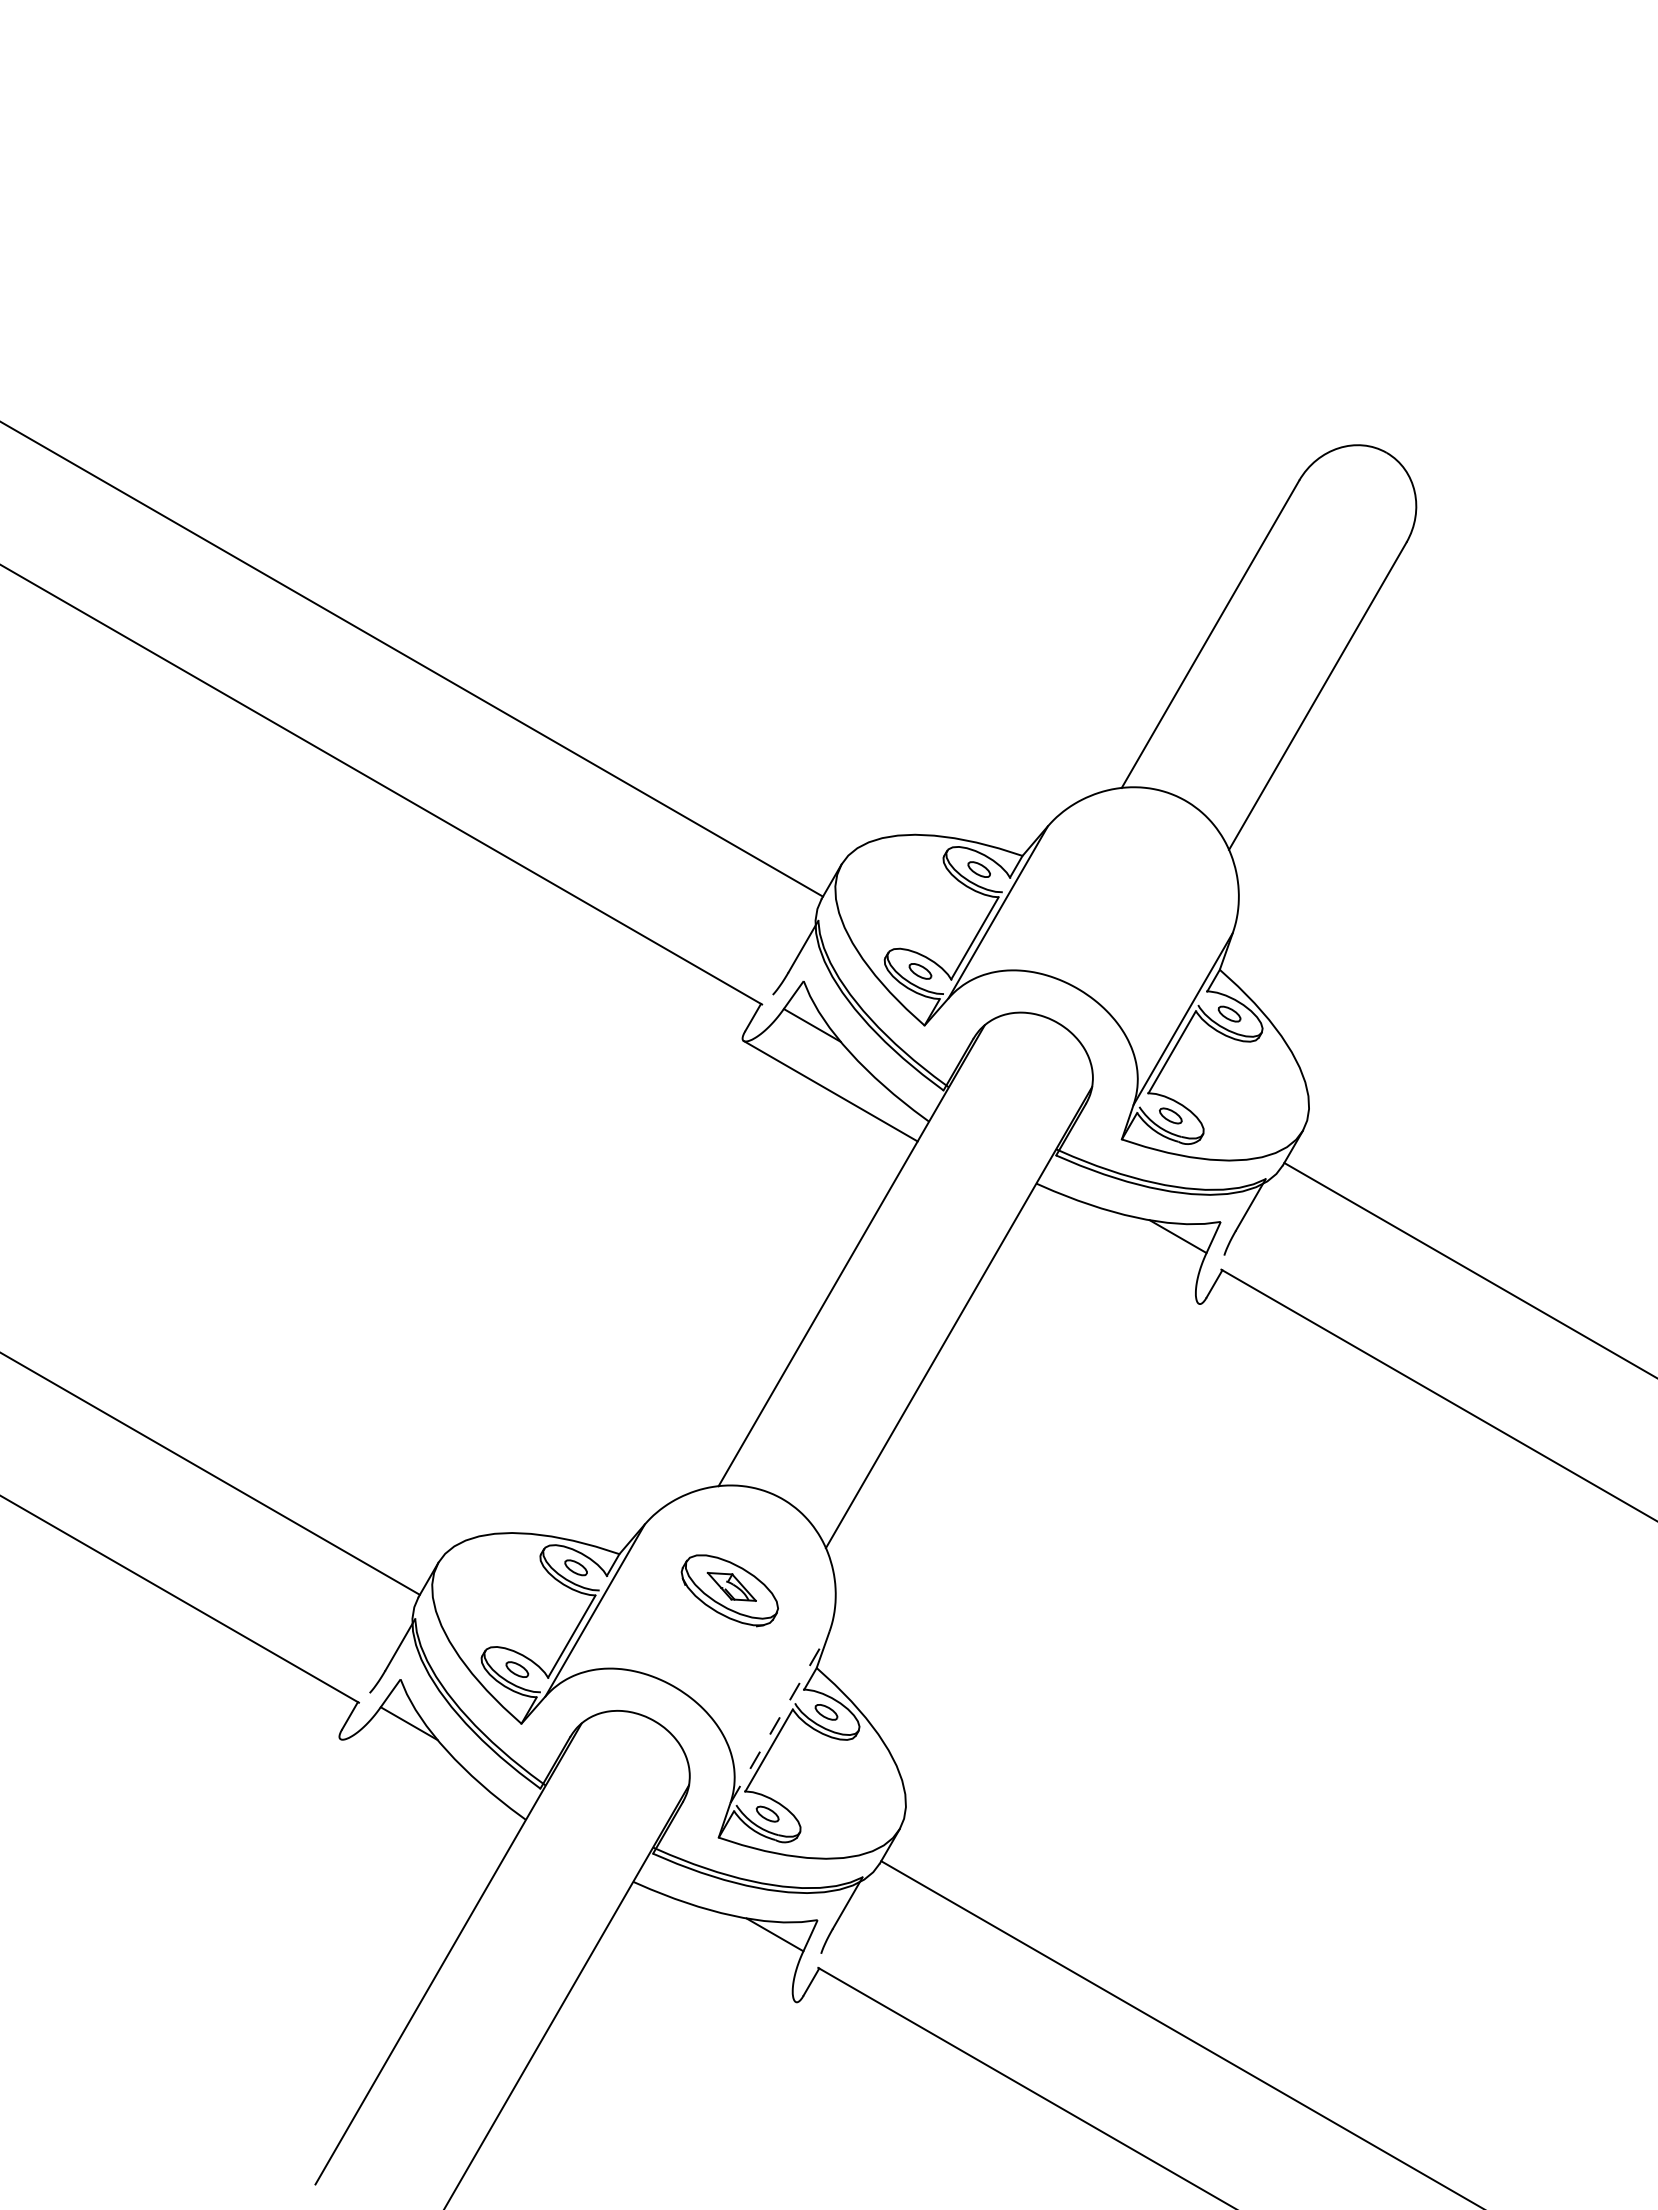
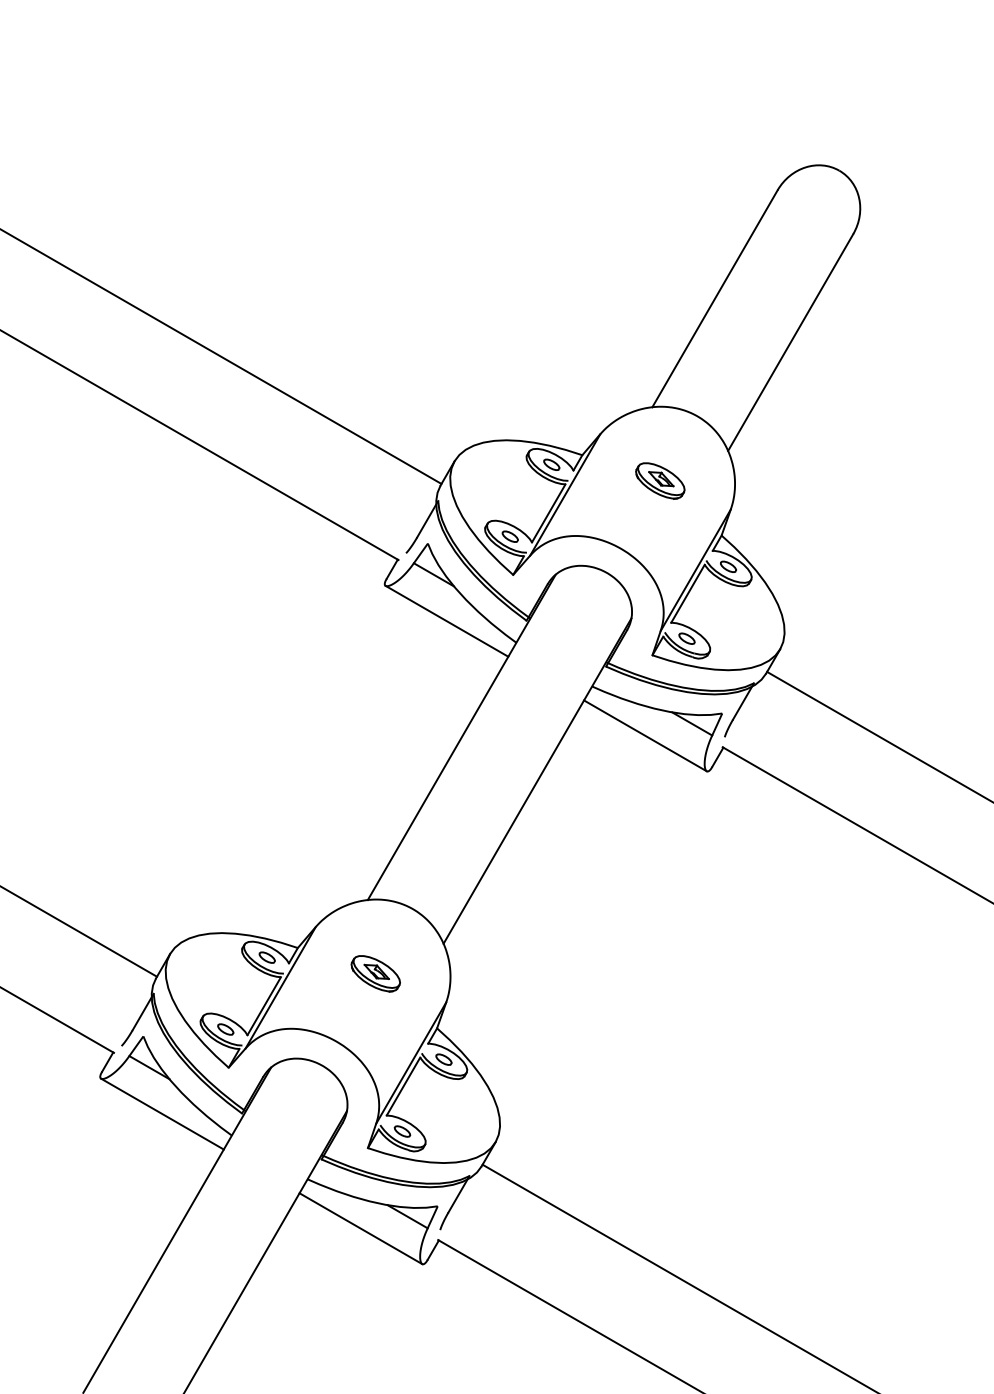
part: (1132, 892) -> (659, 481), added
line: (1111, 1253) -> (645, 735), added
part: (729, 1590) -> (375, 973), size x0.71
line: (780, 1716) -> (411, 1062), dashed -> solid
line: (427, 1789) -> (162, 1114), added
line: (708, 1951) -> (360, 1228), added

